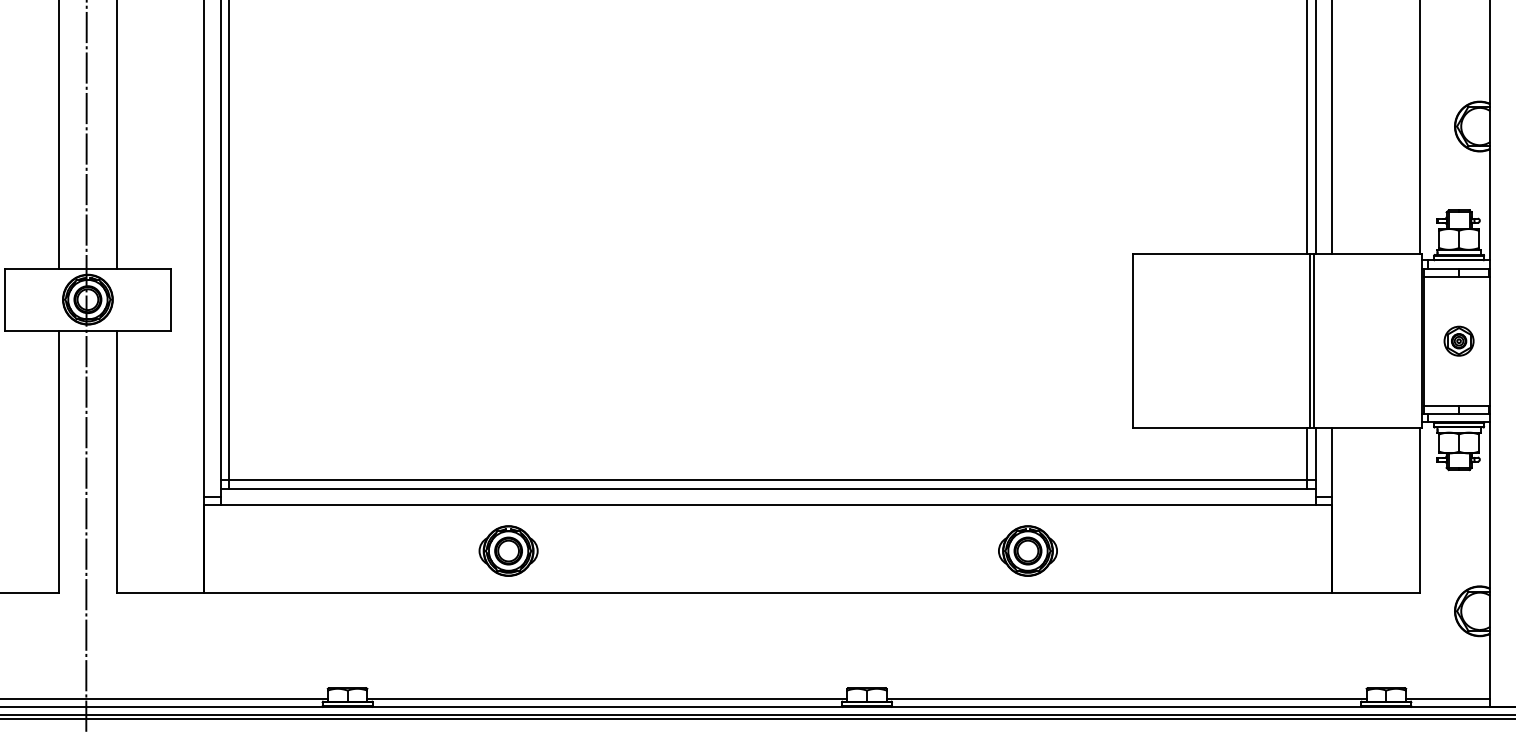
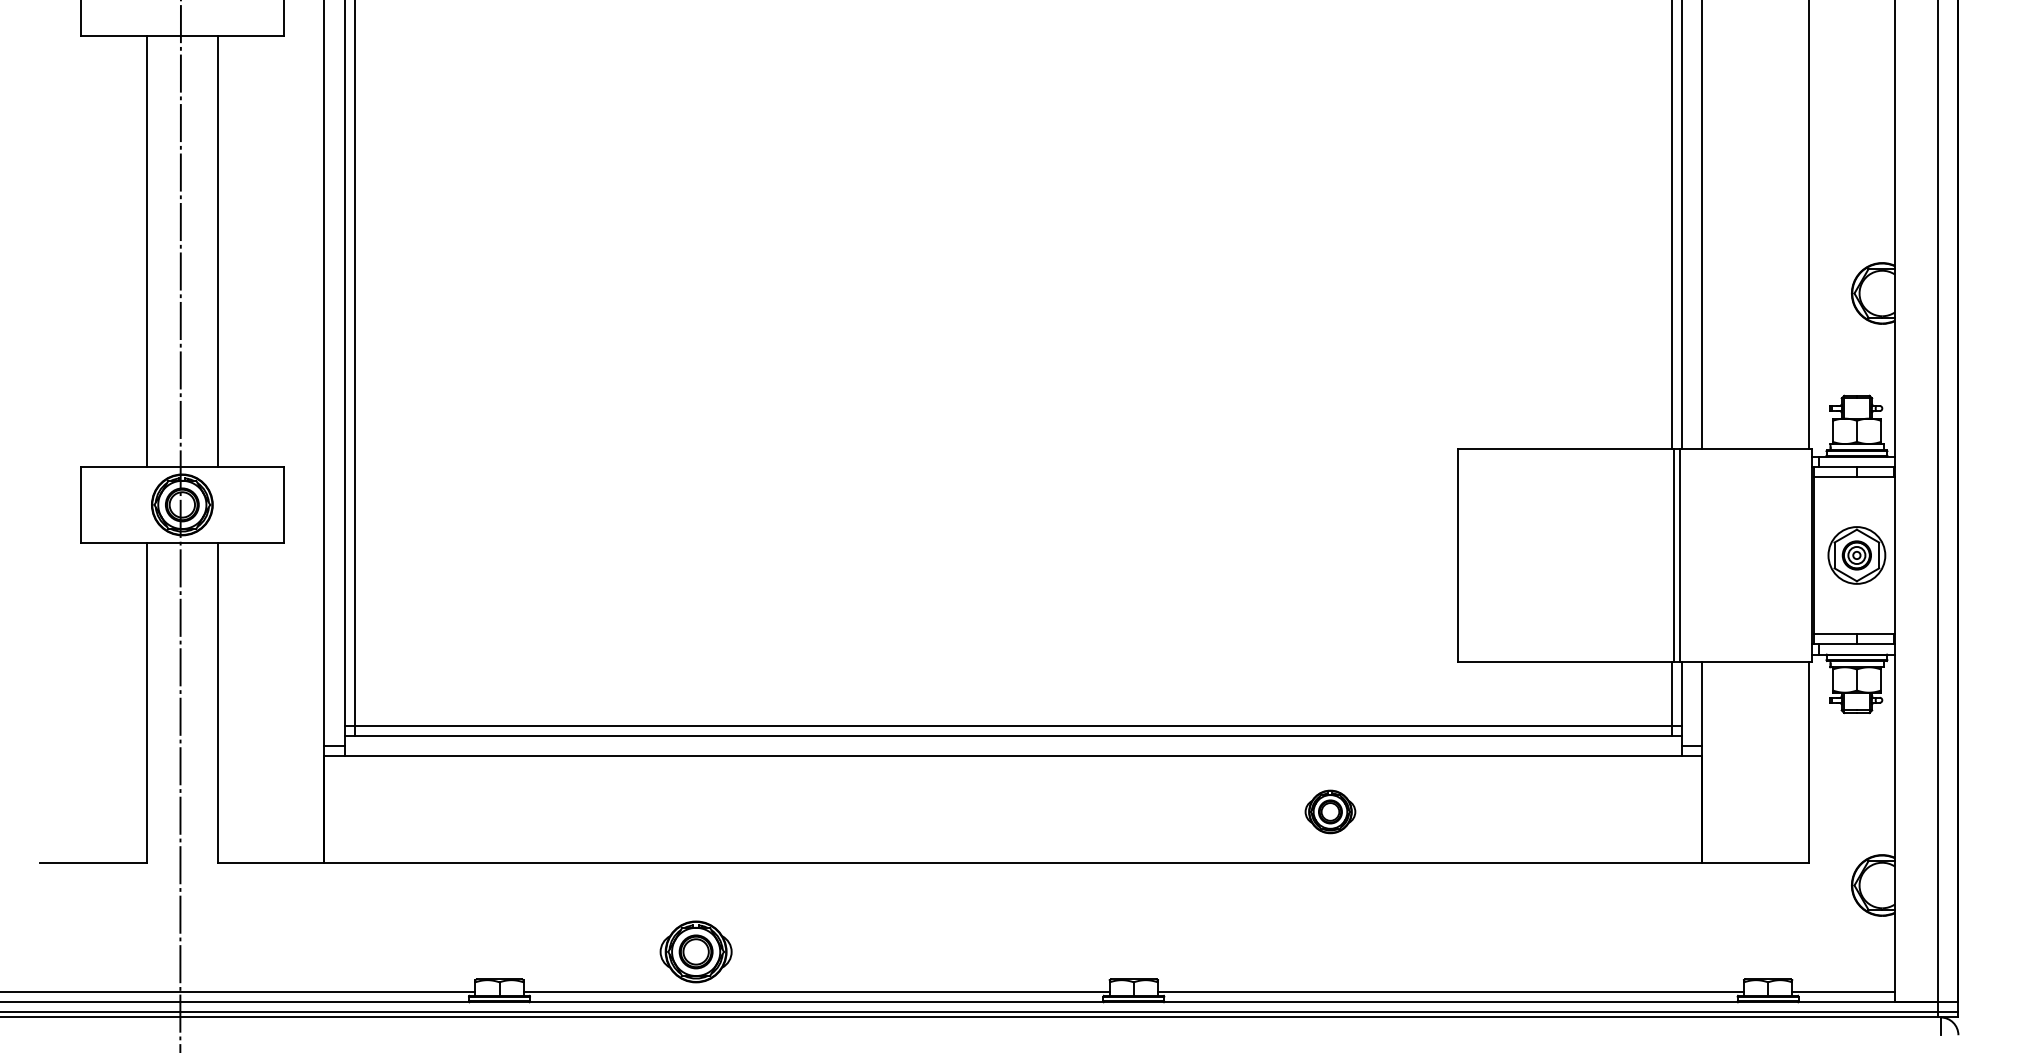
part: (1458, 341) -> (1856, 555), size x1.6
part: (508, 550) -> (695, 951), moved
part: (1028, 550) -> (1330, 811), size x0.7

